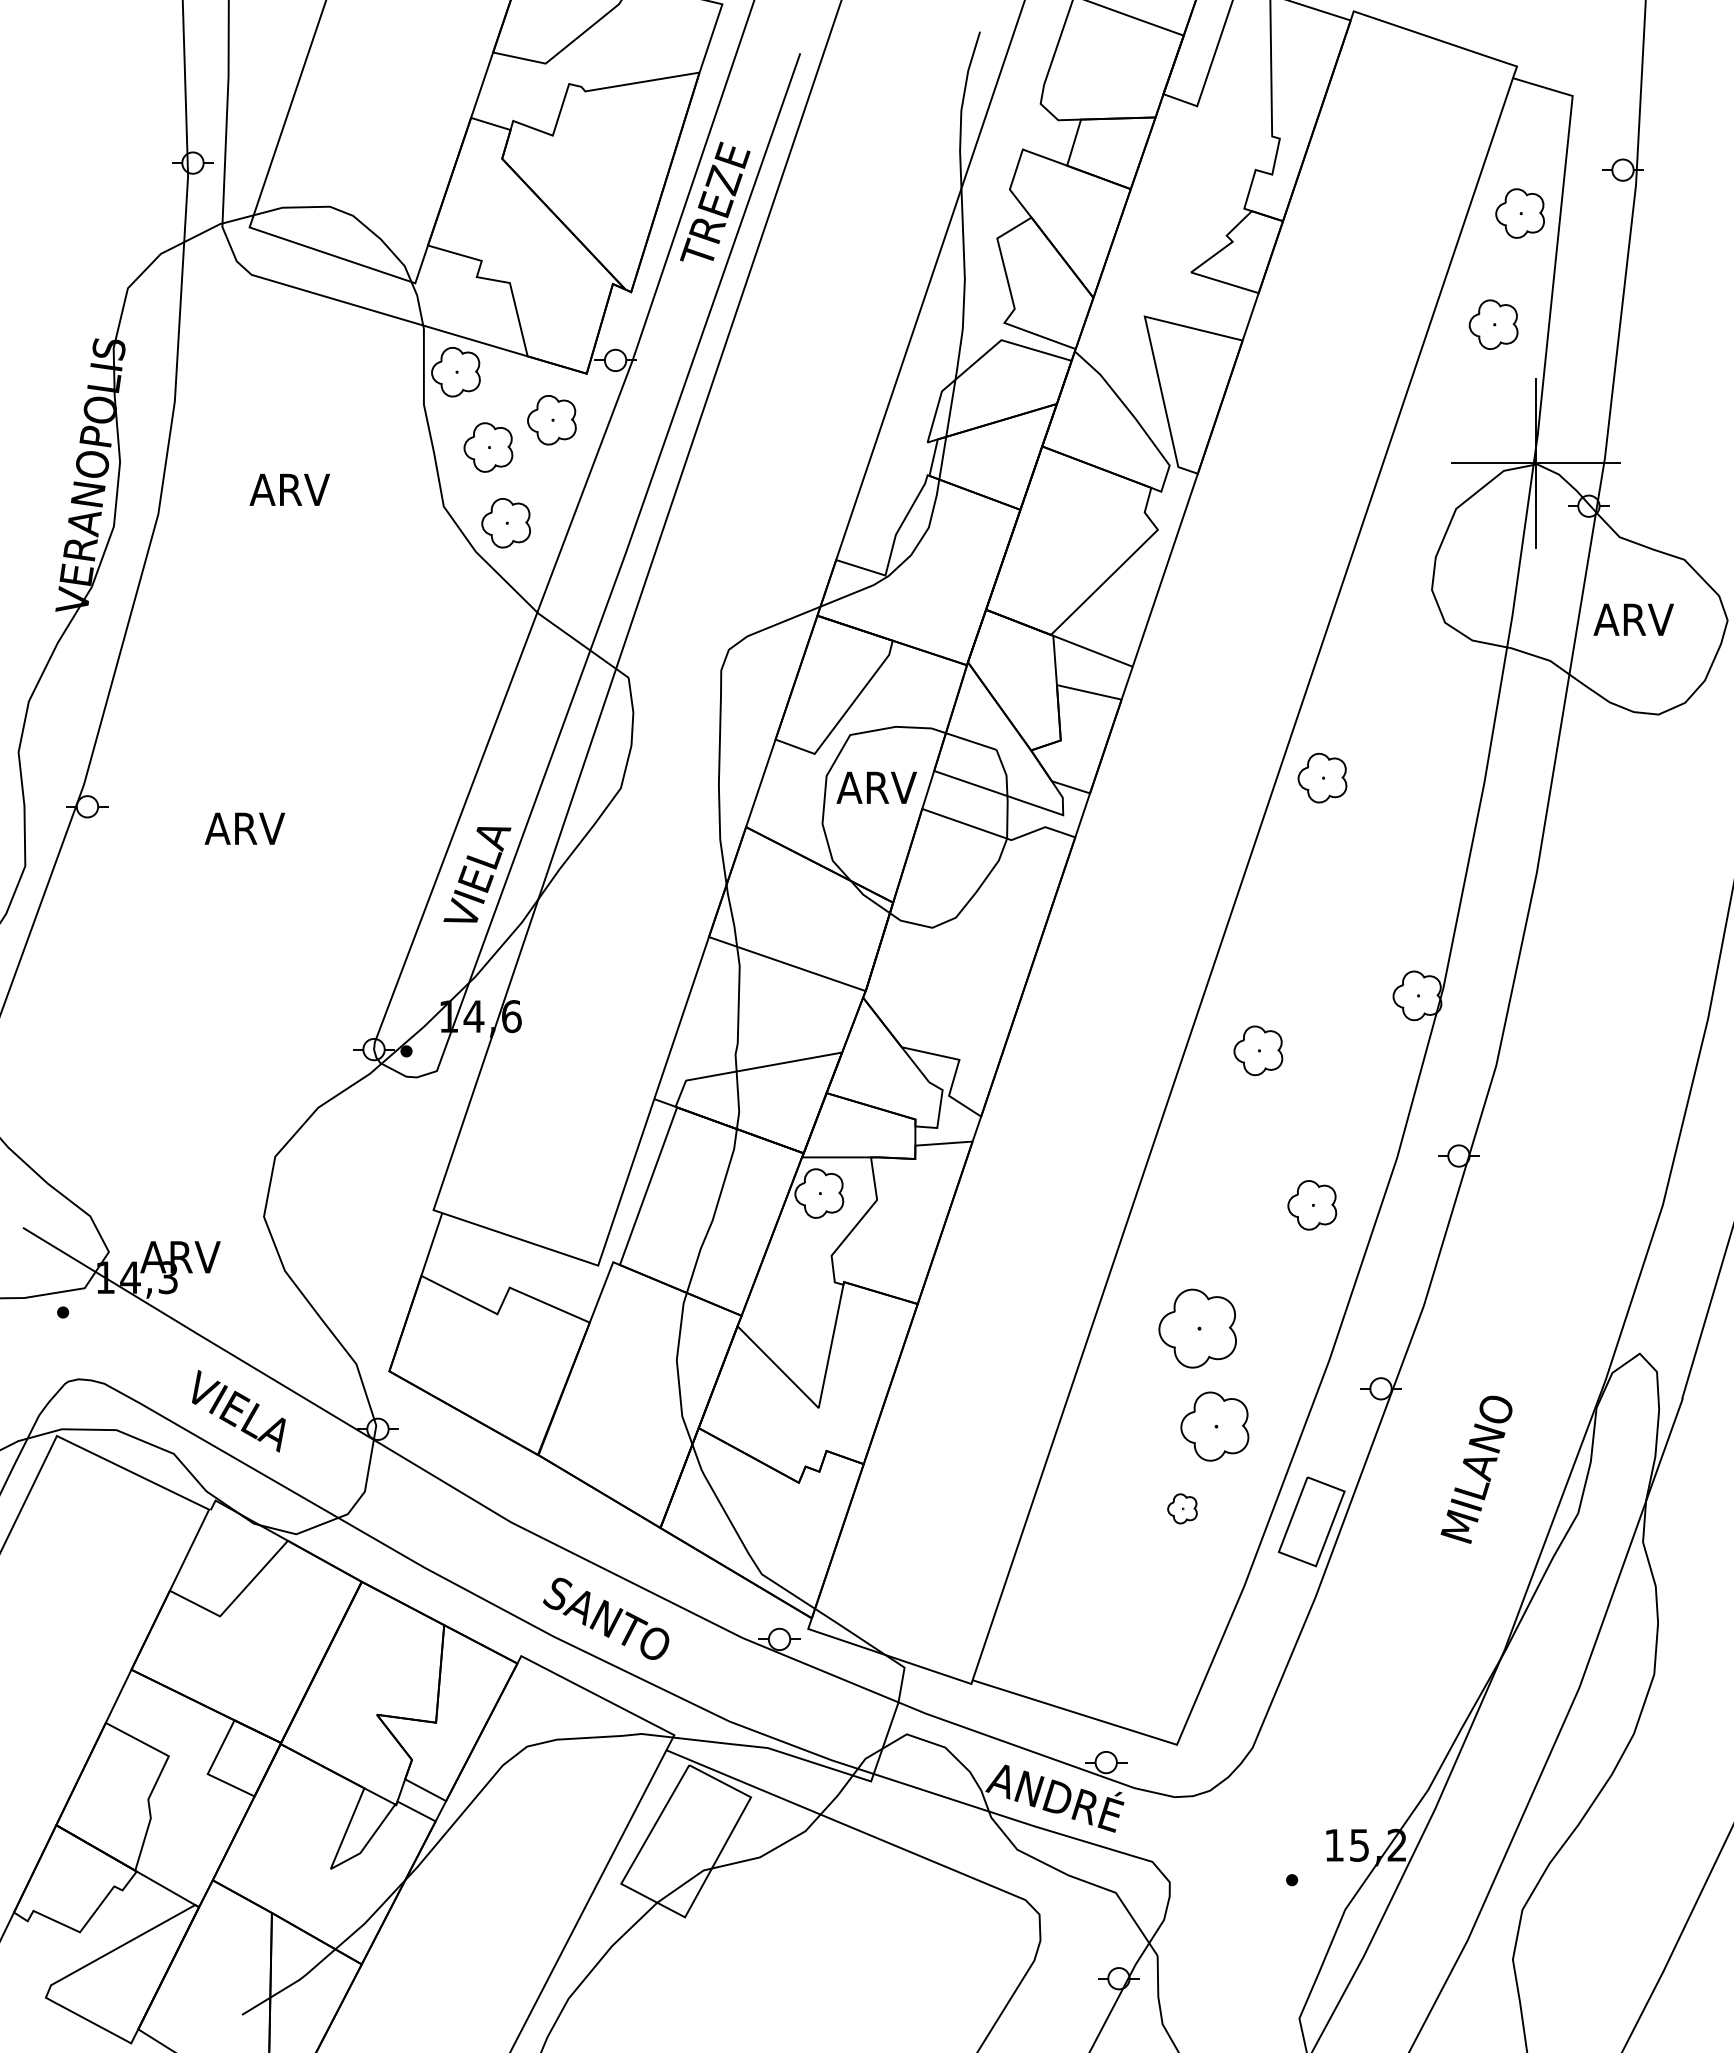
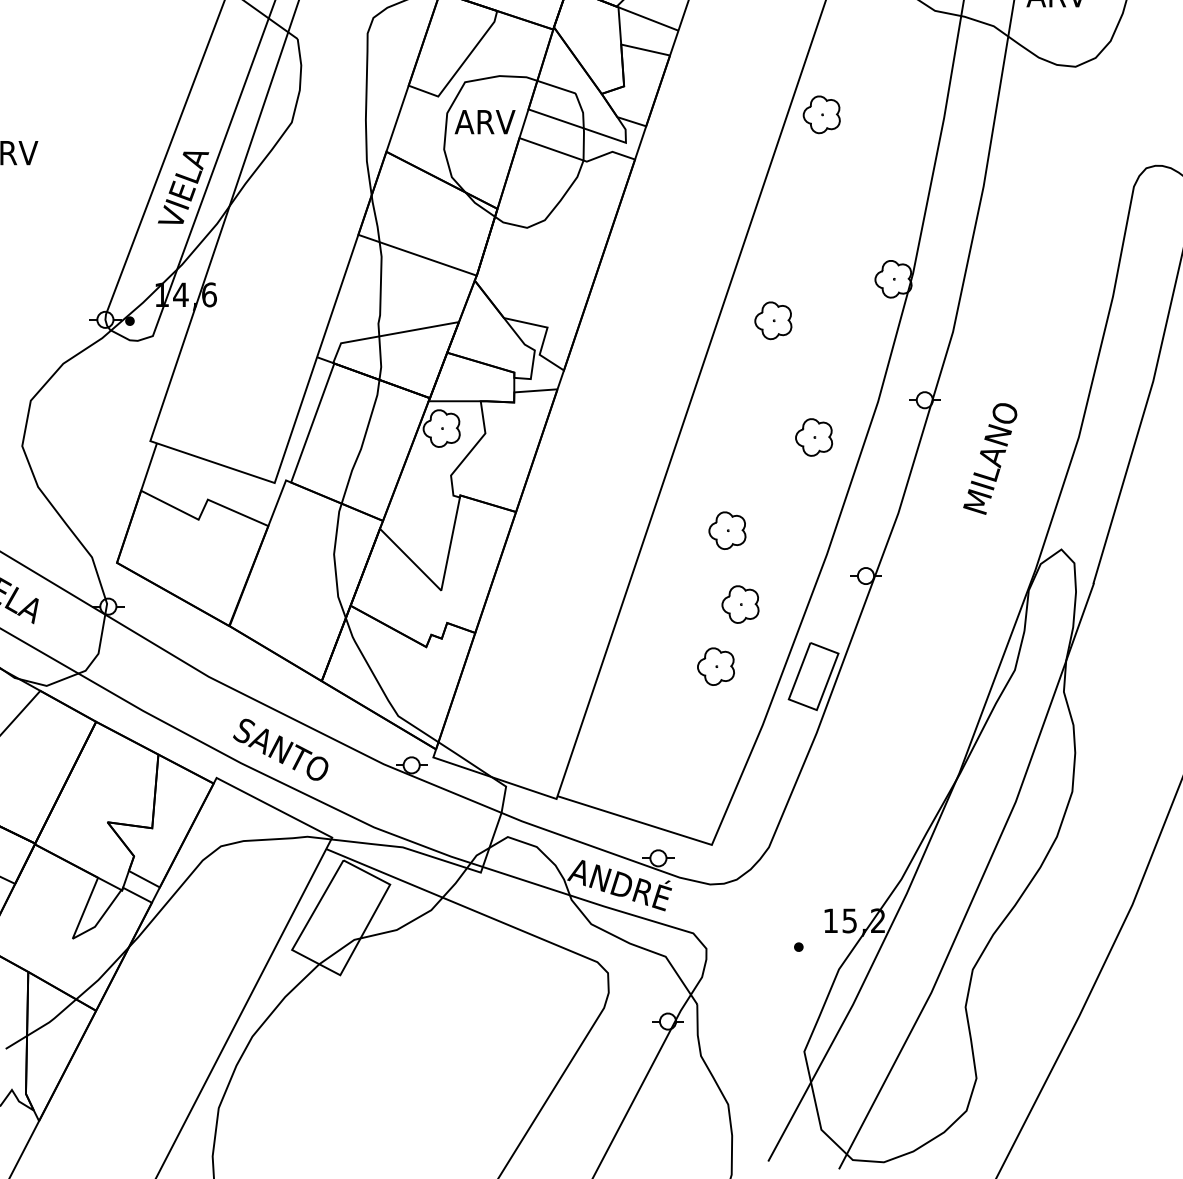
part: (1197, 1328) -> (727, 530), size x0.62
part: (1214, 1426) -> (740, 604), size x0.71
text: (1476, 1469) -> (990, 458), moved
part: (1182, 1508) -> (716, 666), size x1.67

